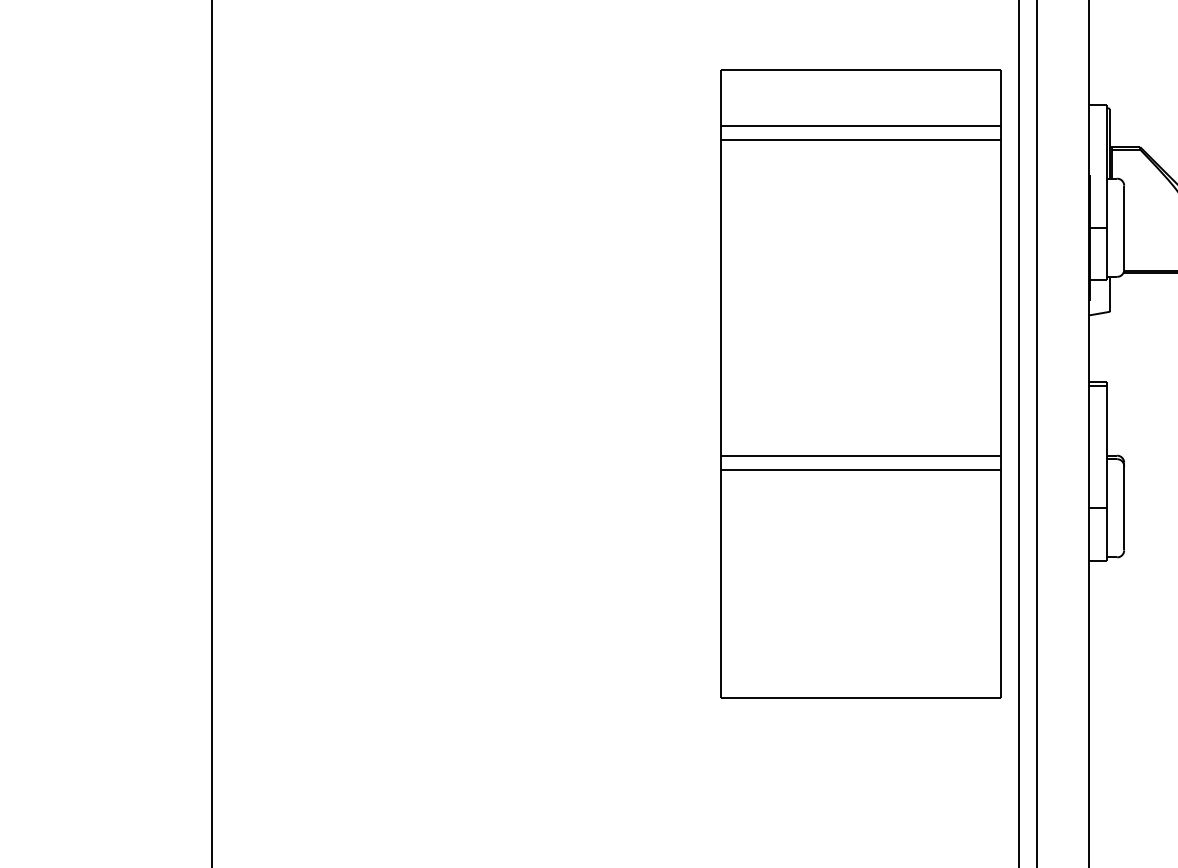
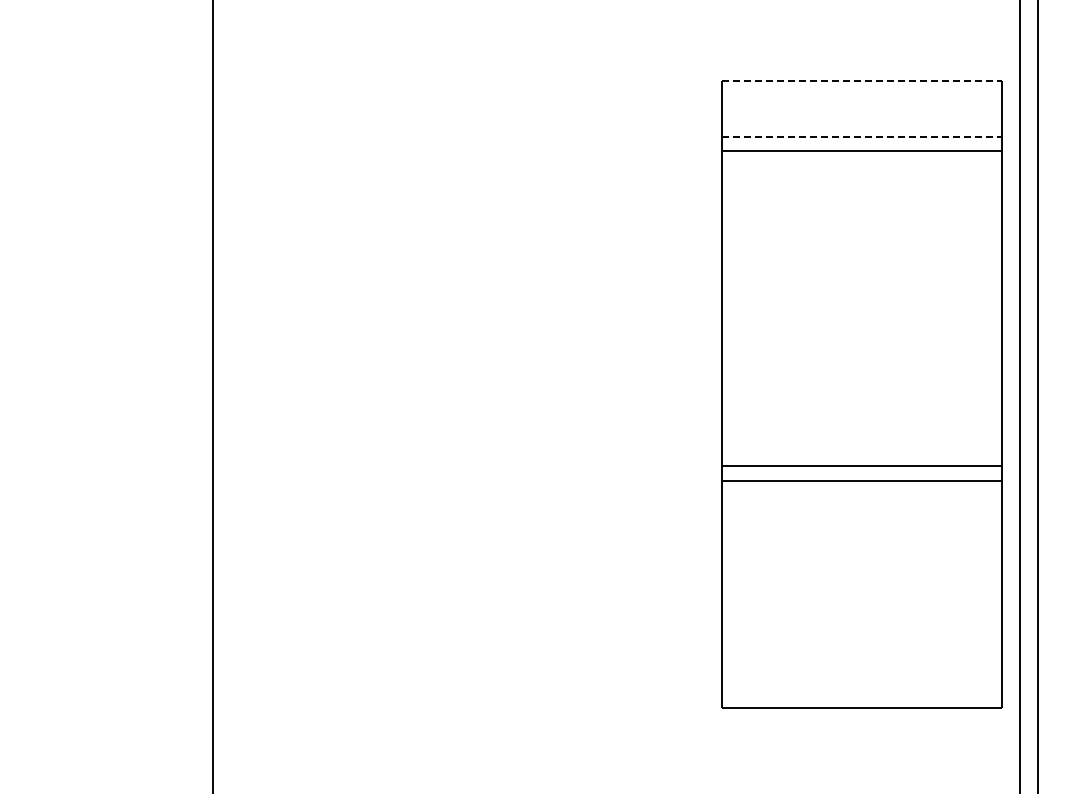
line: (861, 70) -> (862, 81), solid -> dashed
line: (861, 126) -> (862, 137), solid -> dashed

